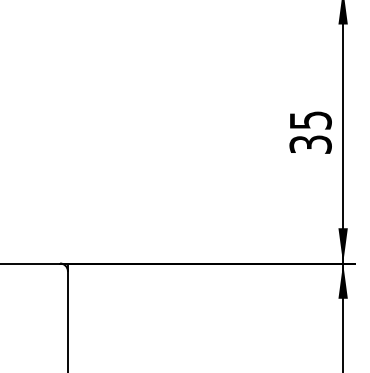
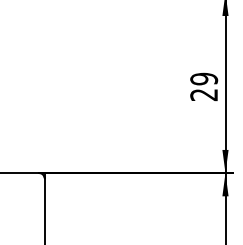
text: (311, 131) -> (204, 86), 35 -> 29

